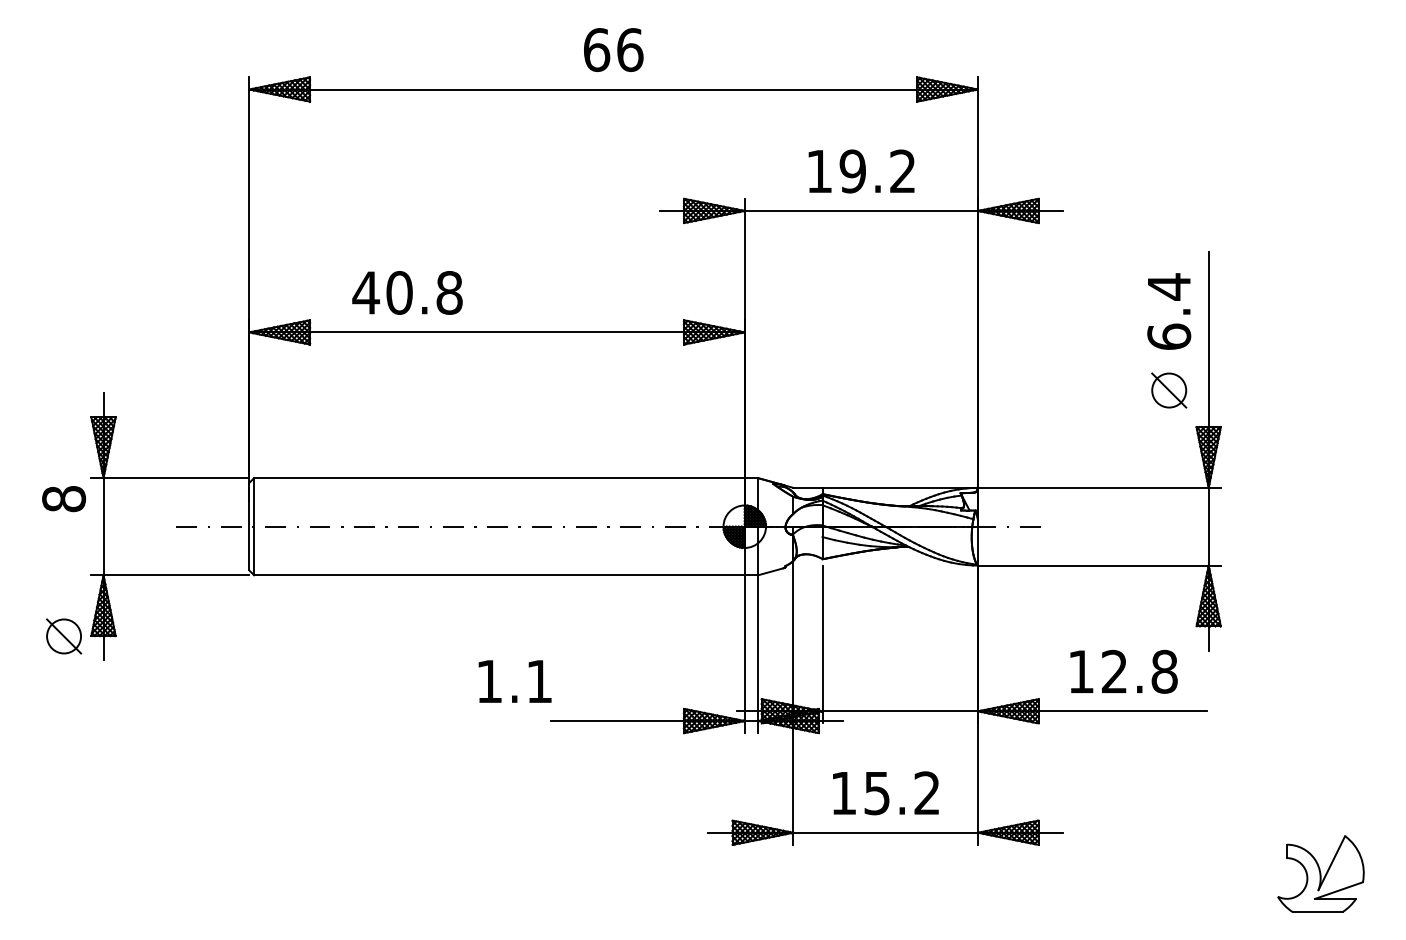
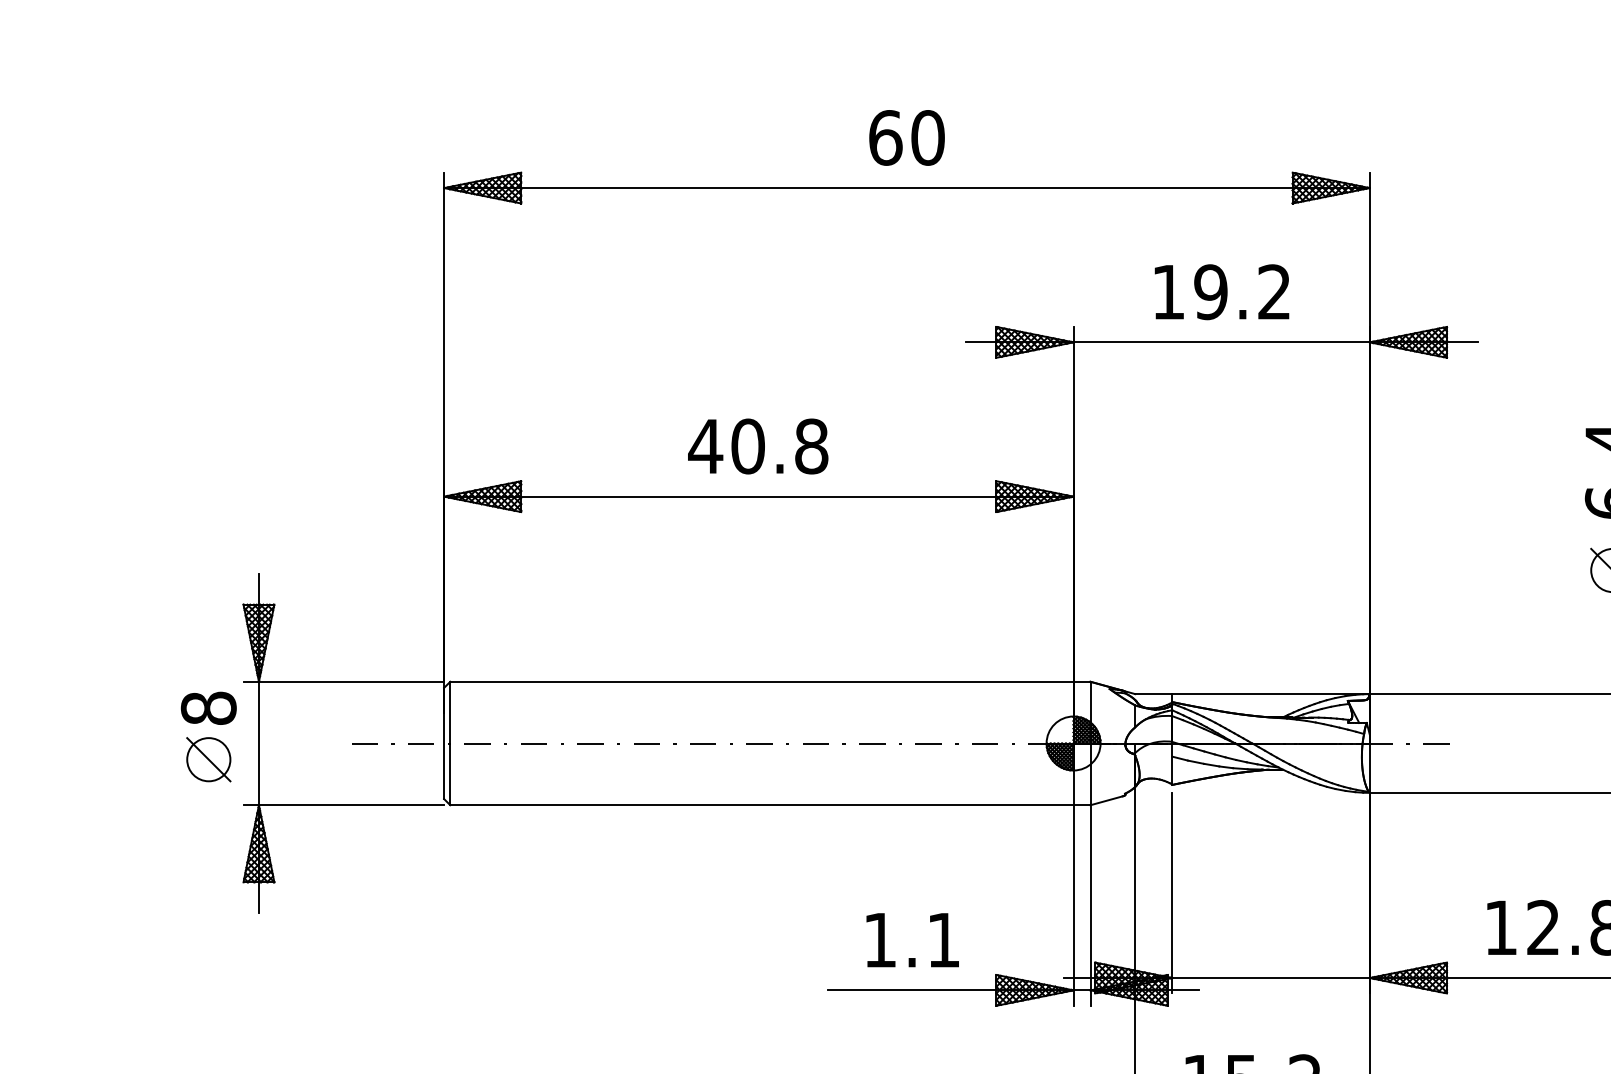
text: (630, 49) -> (928, 137), 66 -> 60
text: (407, 292) -> (758, 445), moved
part: (64, 636) -> (209, 759), moved
text: (514, 681) -> (911, 940), moved

